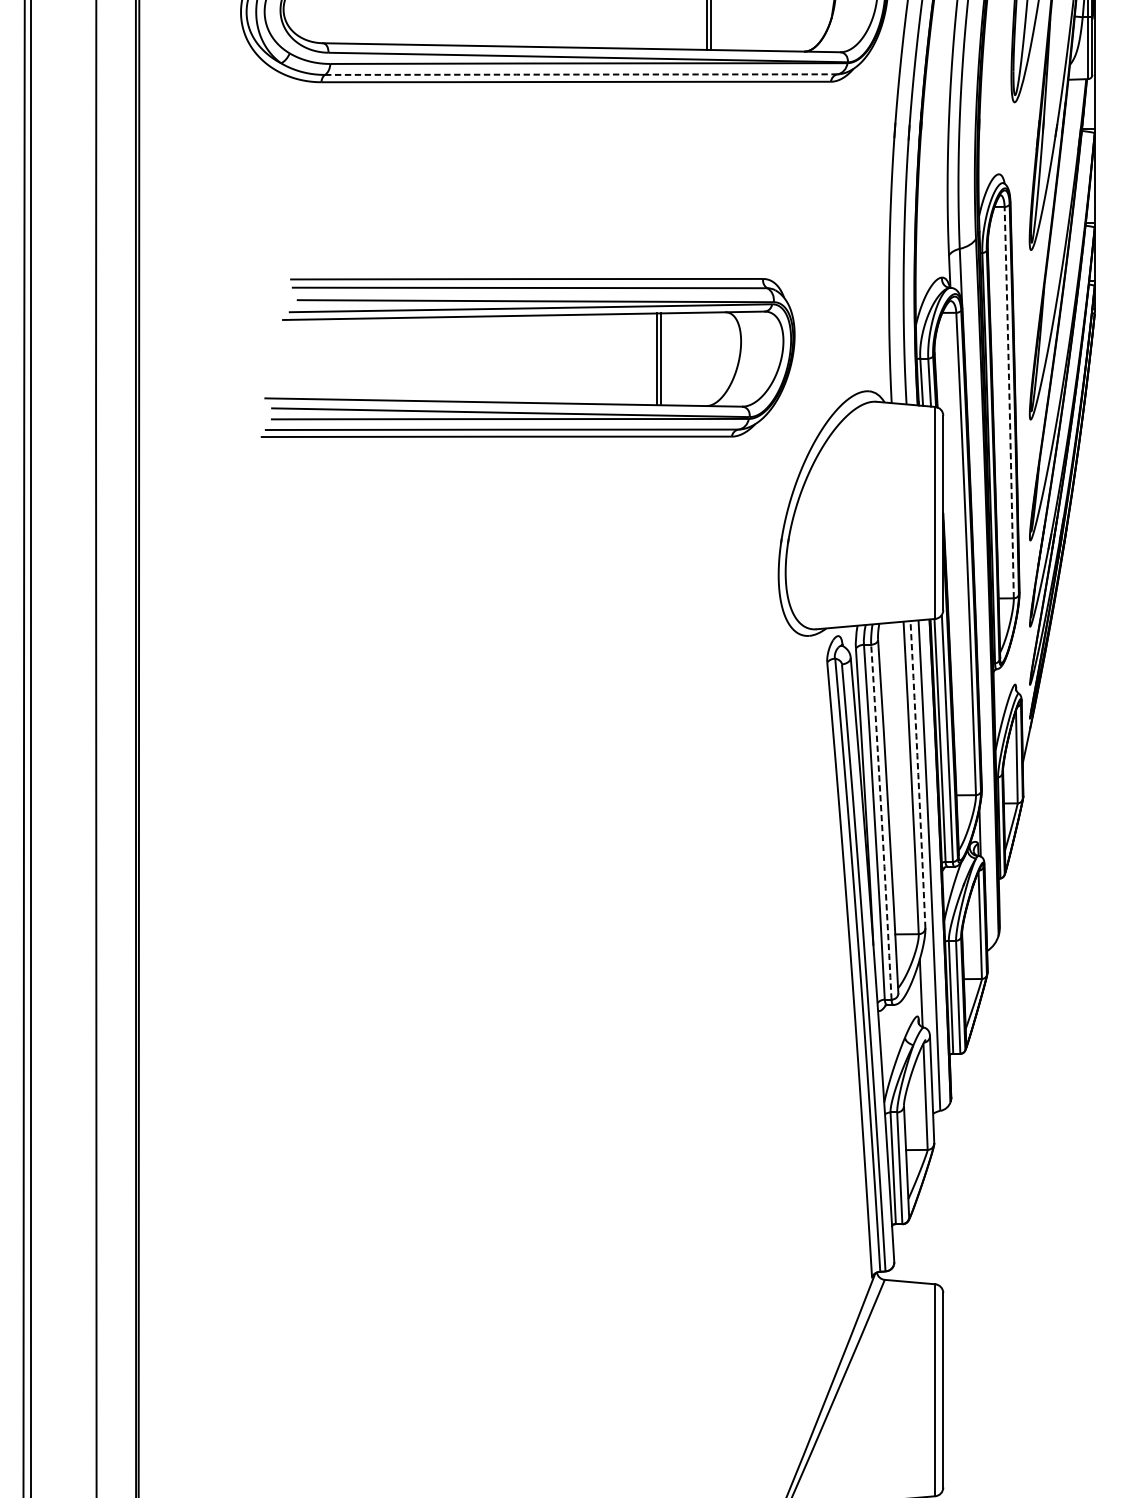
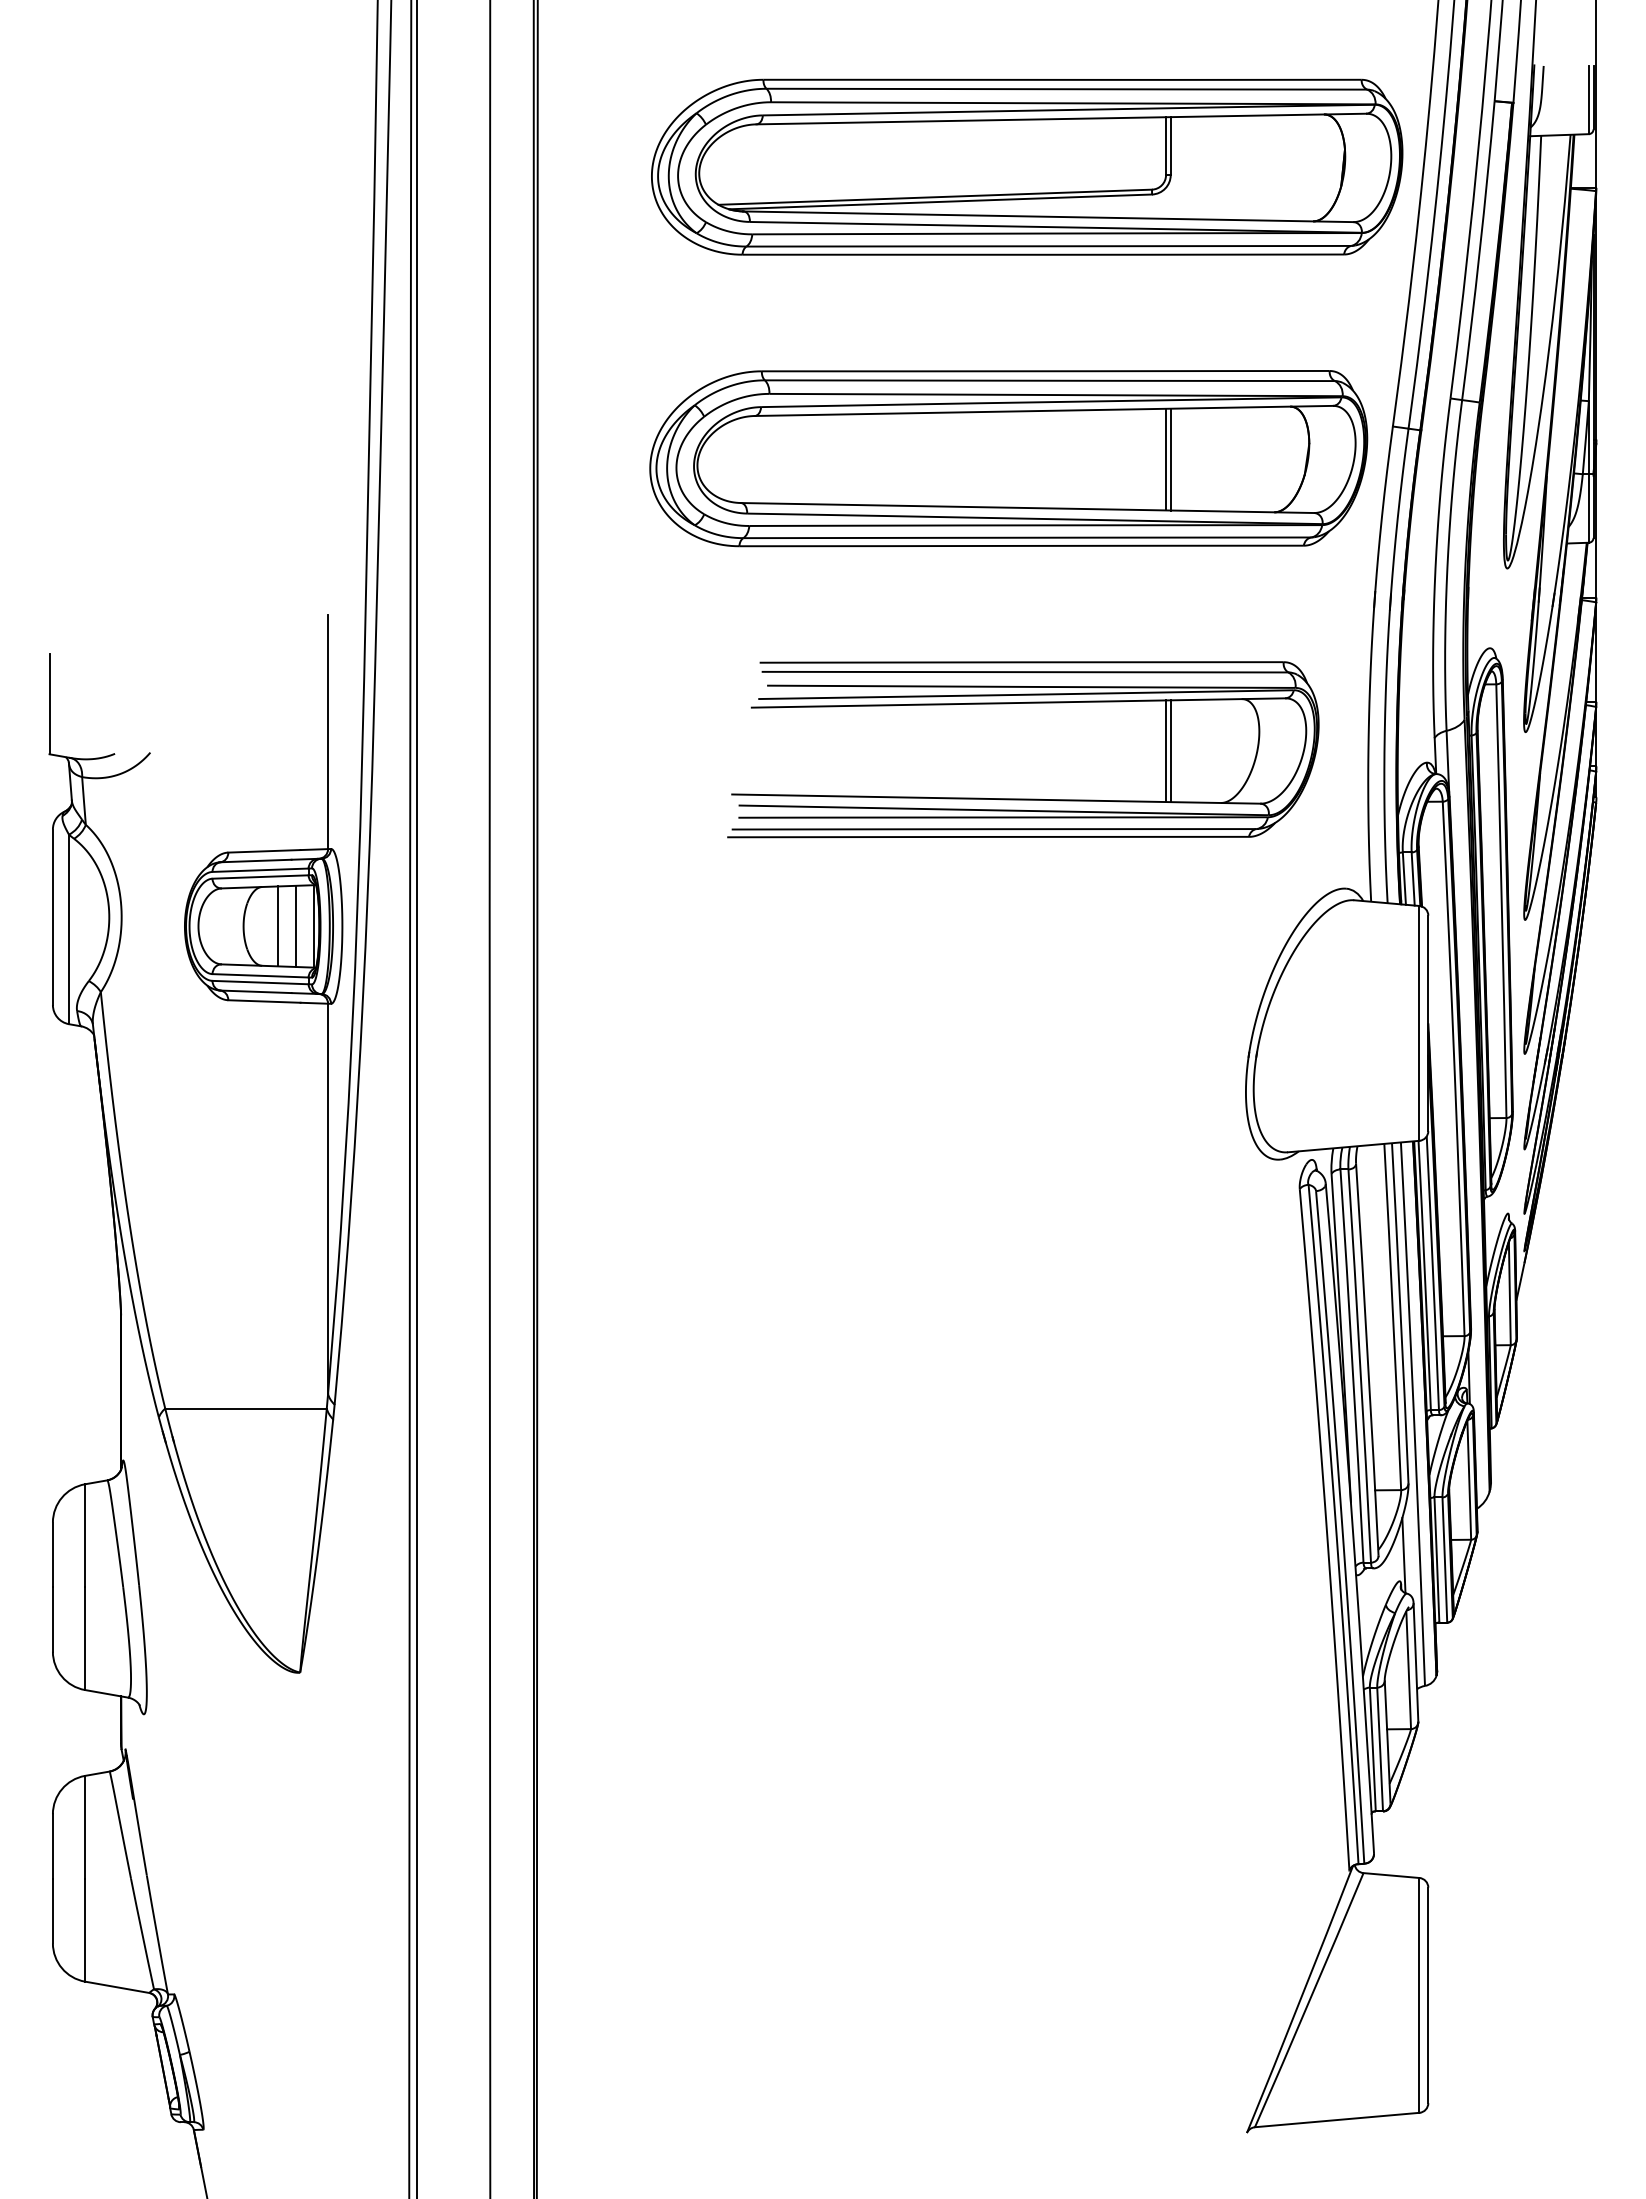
line: (581, 74) -> (1027, 537), dashed -> solid
part: (528, 316) -> (1023, 703), moved
arc: (1009, 402) -> (1501, 901), dashed -> solid
arc: (918, 774) -> (1400, 1313), dashed -> solid
arc: (882, 822) -> (1360, 1366), dashed -> solid

